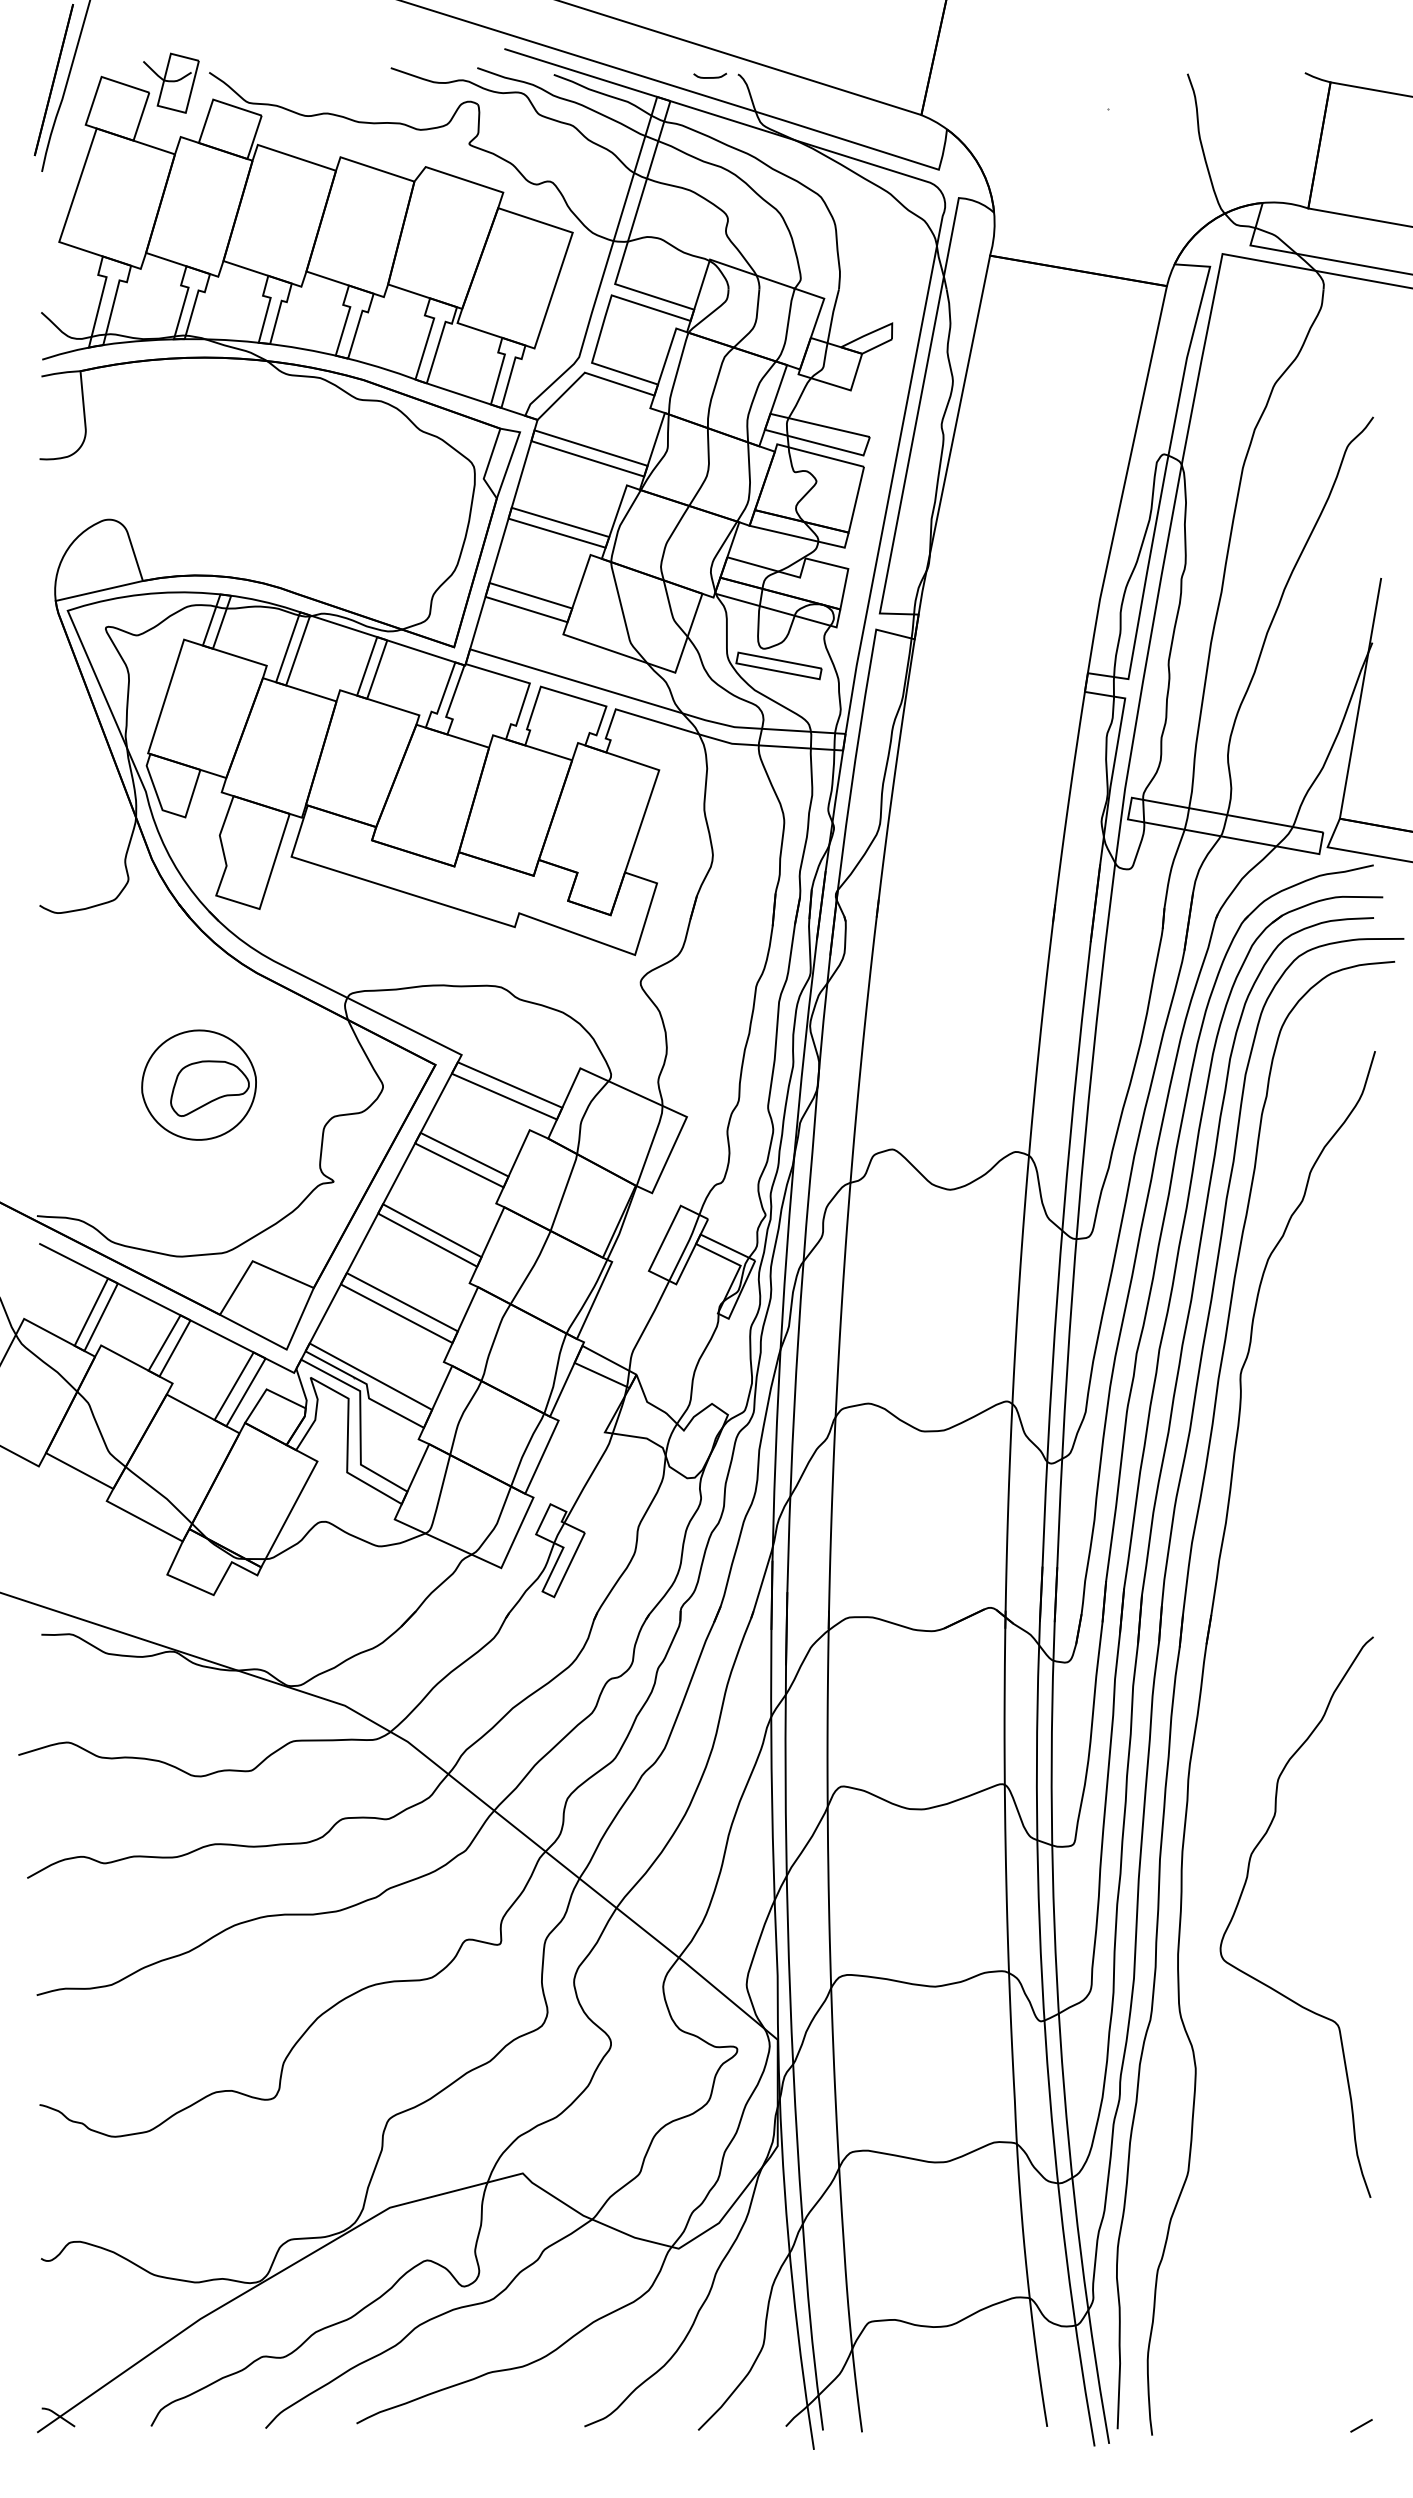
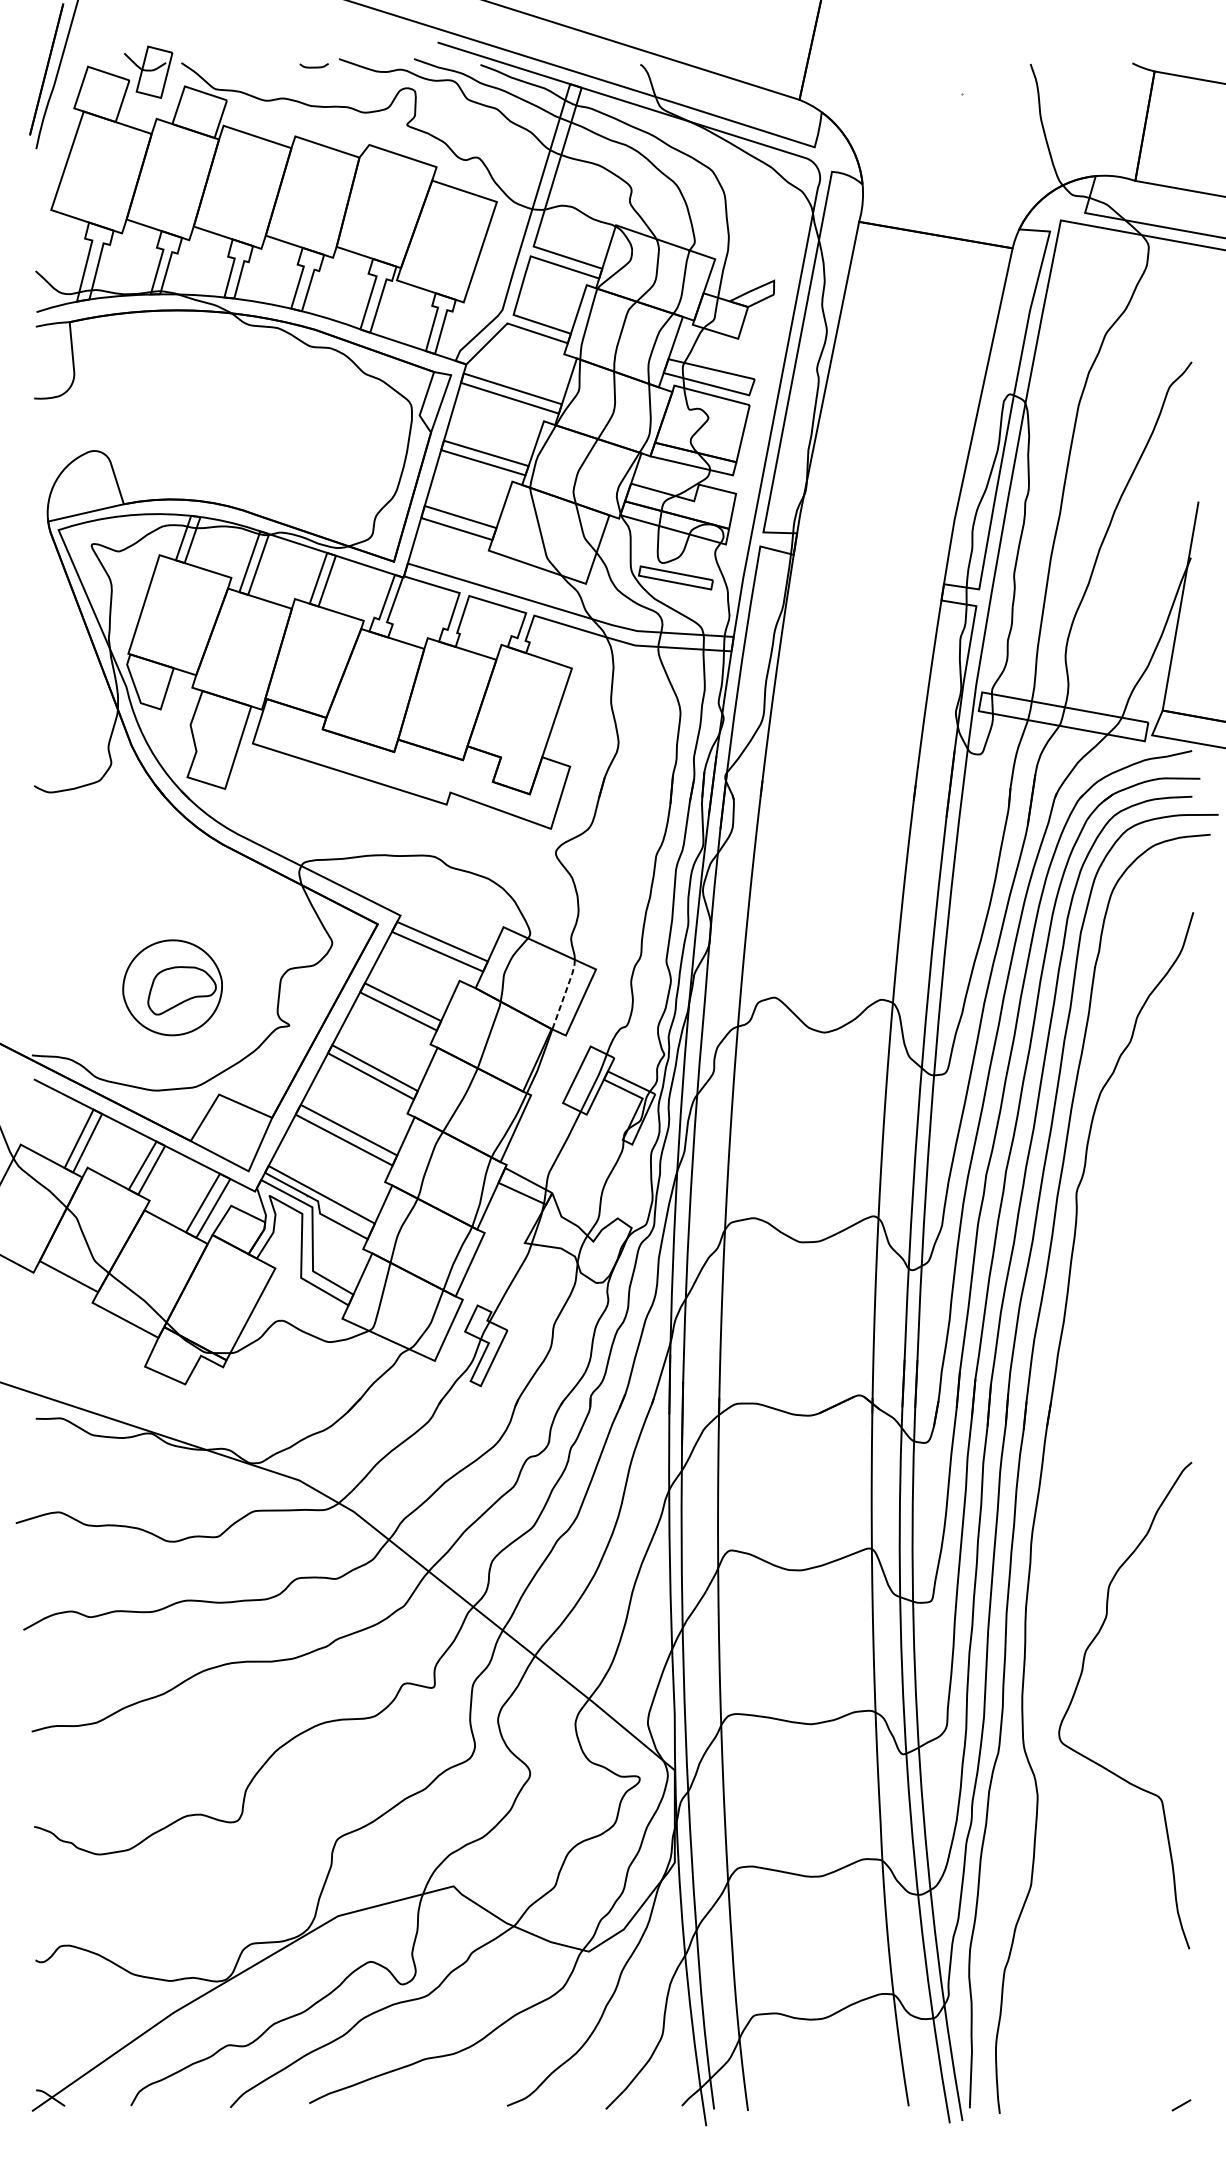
curve: (710, 77) -> (314, 67), moved
part: (198, 1084) -> (172, 987), moved
line: (651, 1144) -> (565, 993), solid -> dashed
curve: (1241, 1897) -> (1077, 1688), moved

